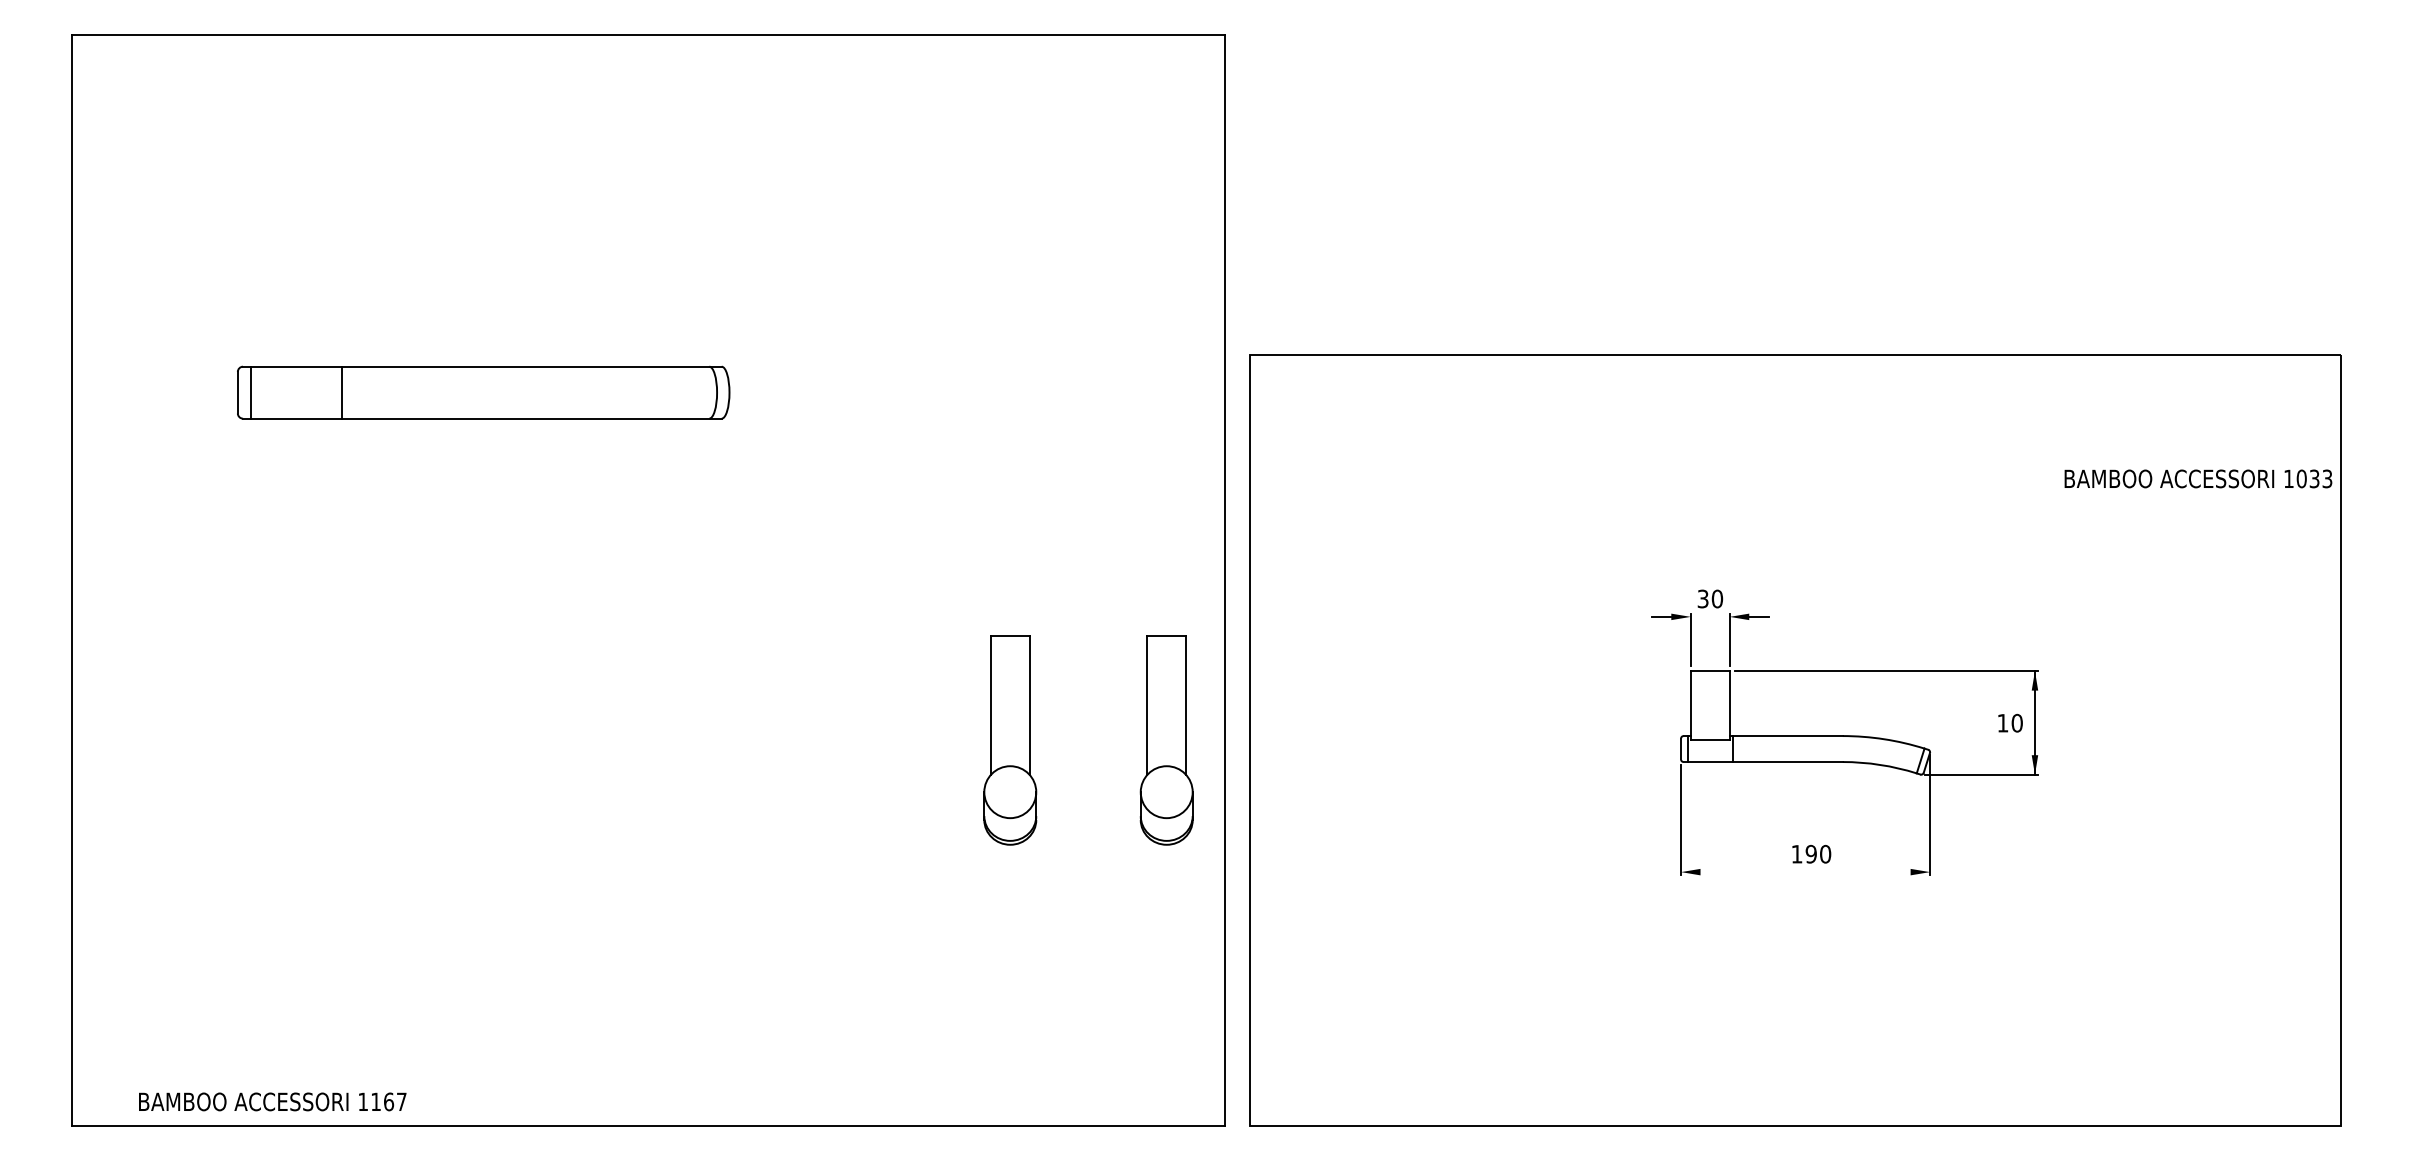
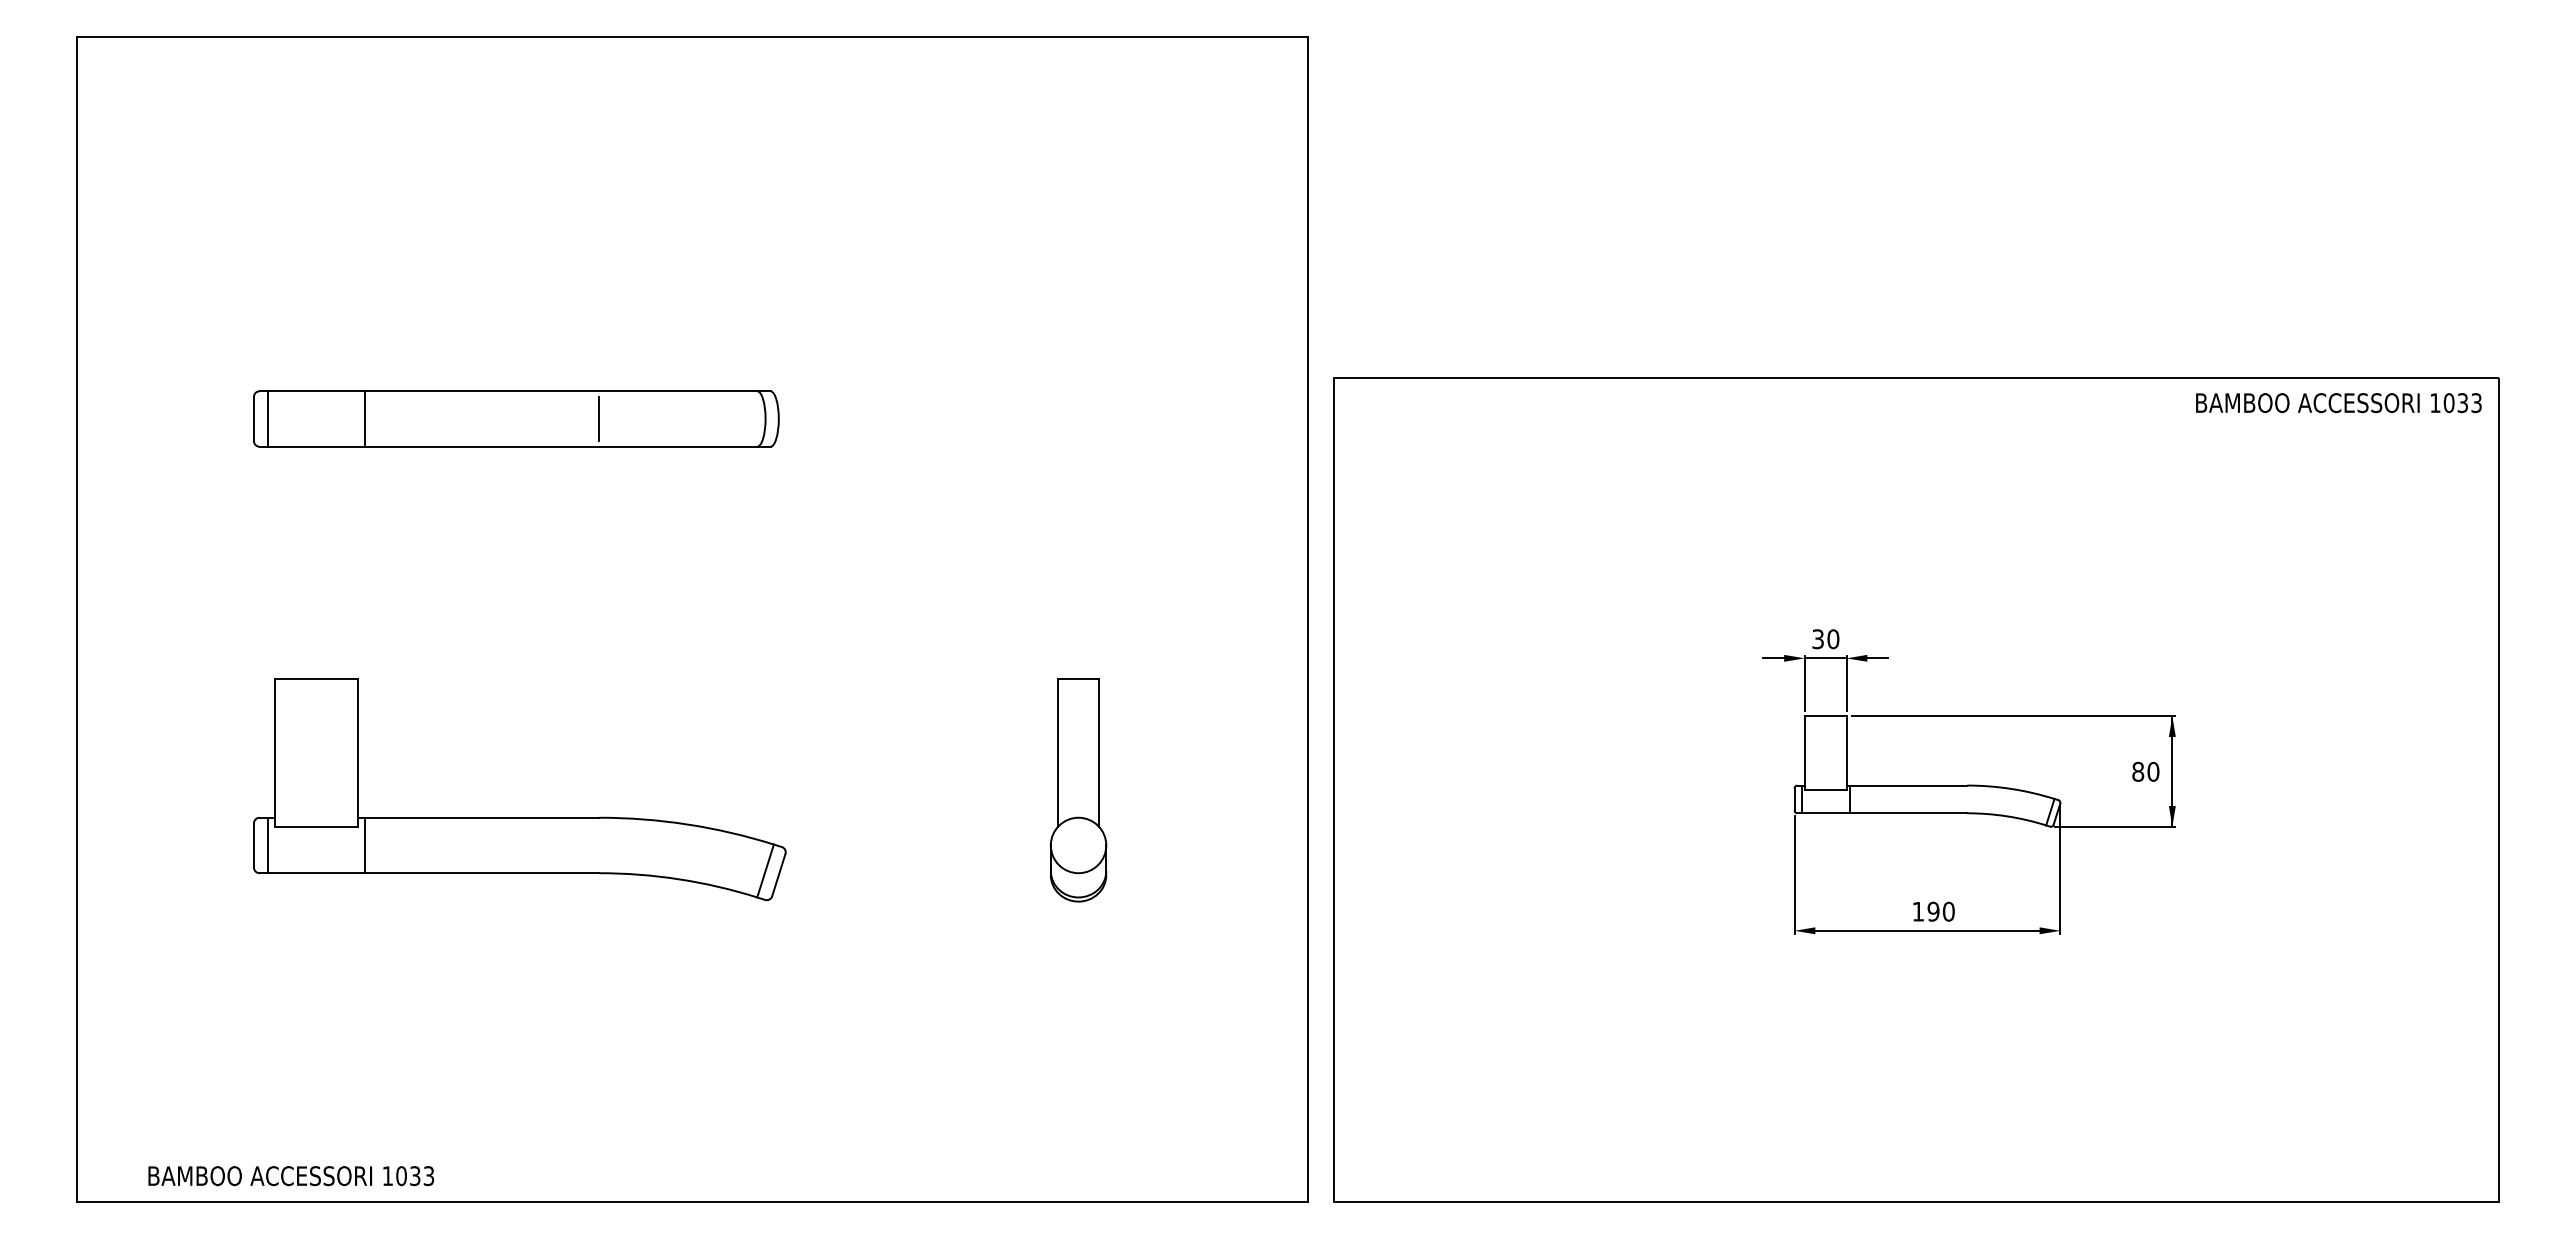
line: (561, 392) -> (599, 418), added
text: (2198, 479) -> (2338, 403), moved
line: (1710, 617) -> (1825, 658), added
text: (2003, 722) -> (2138, 771), 10 -> 80
part: (1166, 740) -> (1245, 790), removed
part: (486, 765) -> (519, 817), added
line: (1811, 871) -> (1933, 930), added
text: (389, 1102) -> (415, 1176), 1167 -> 1033

